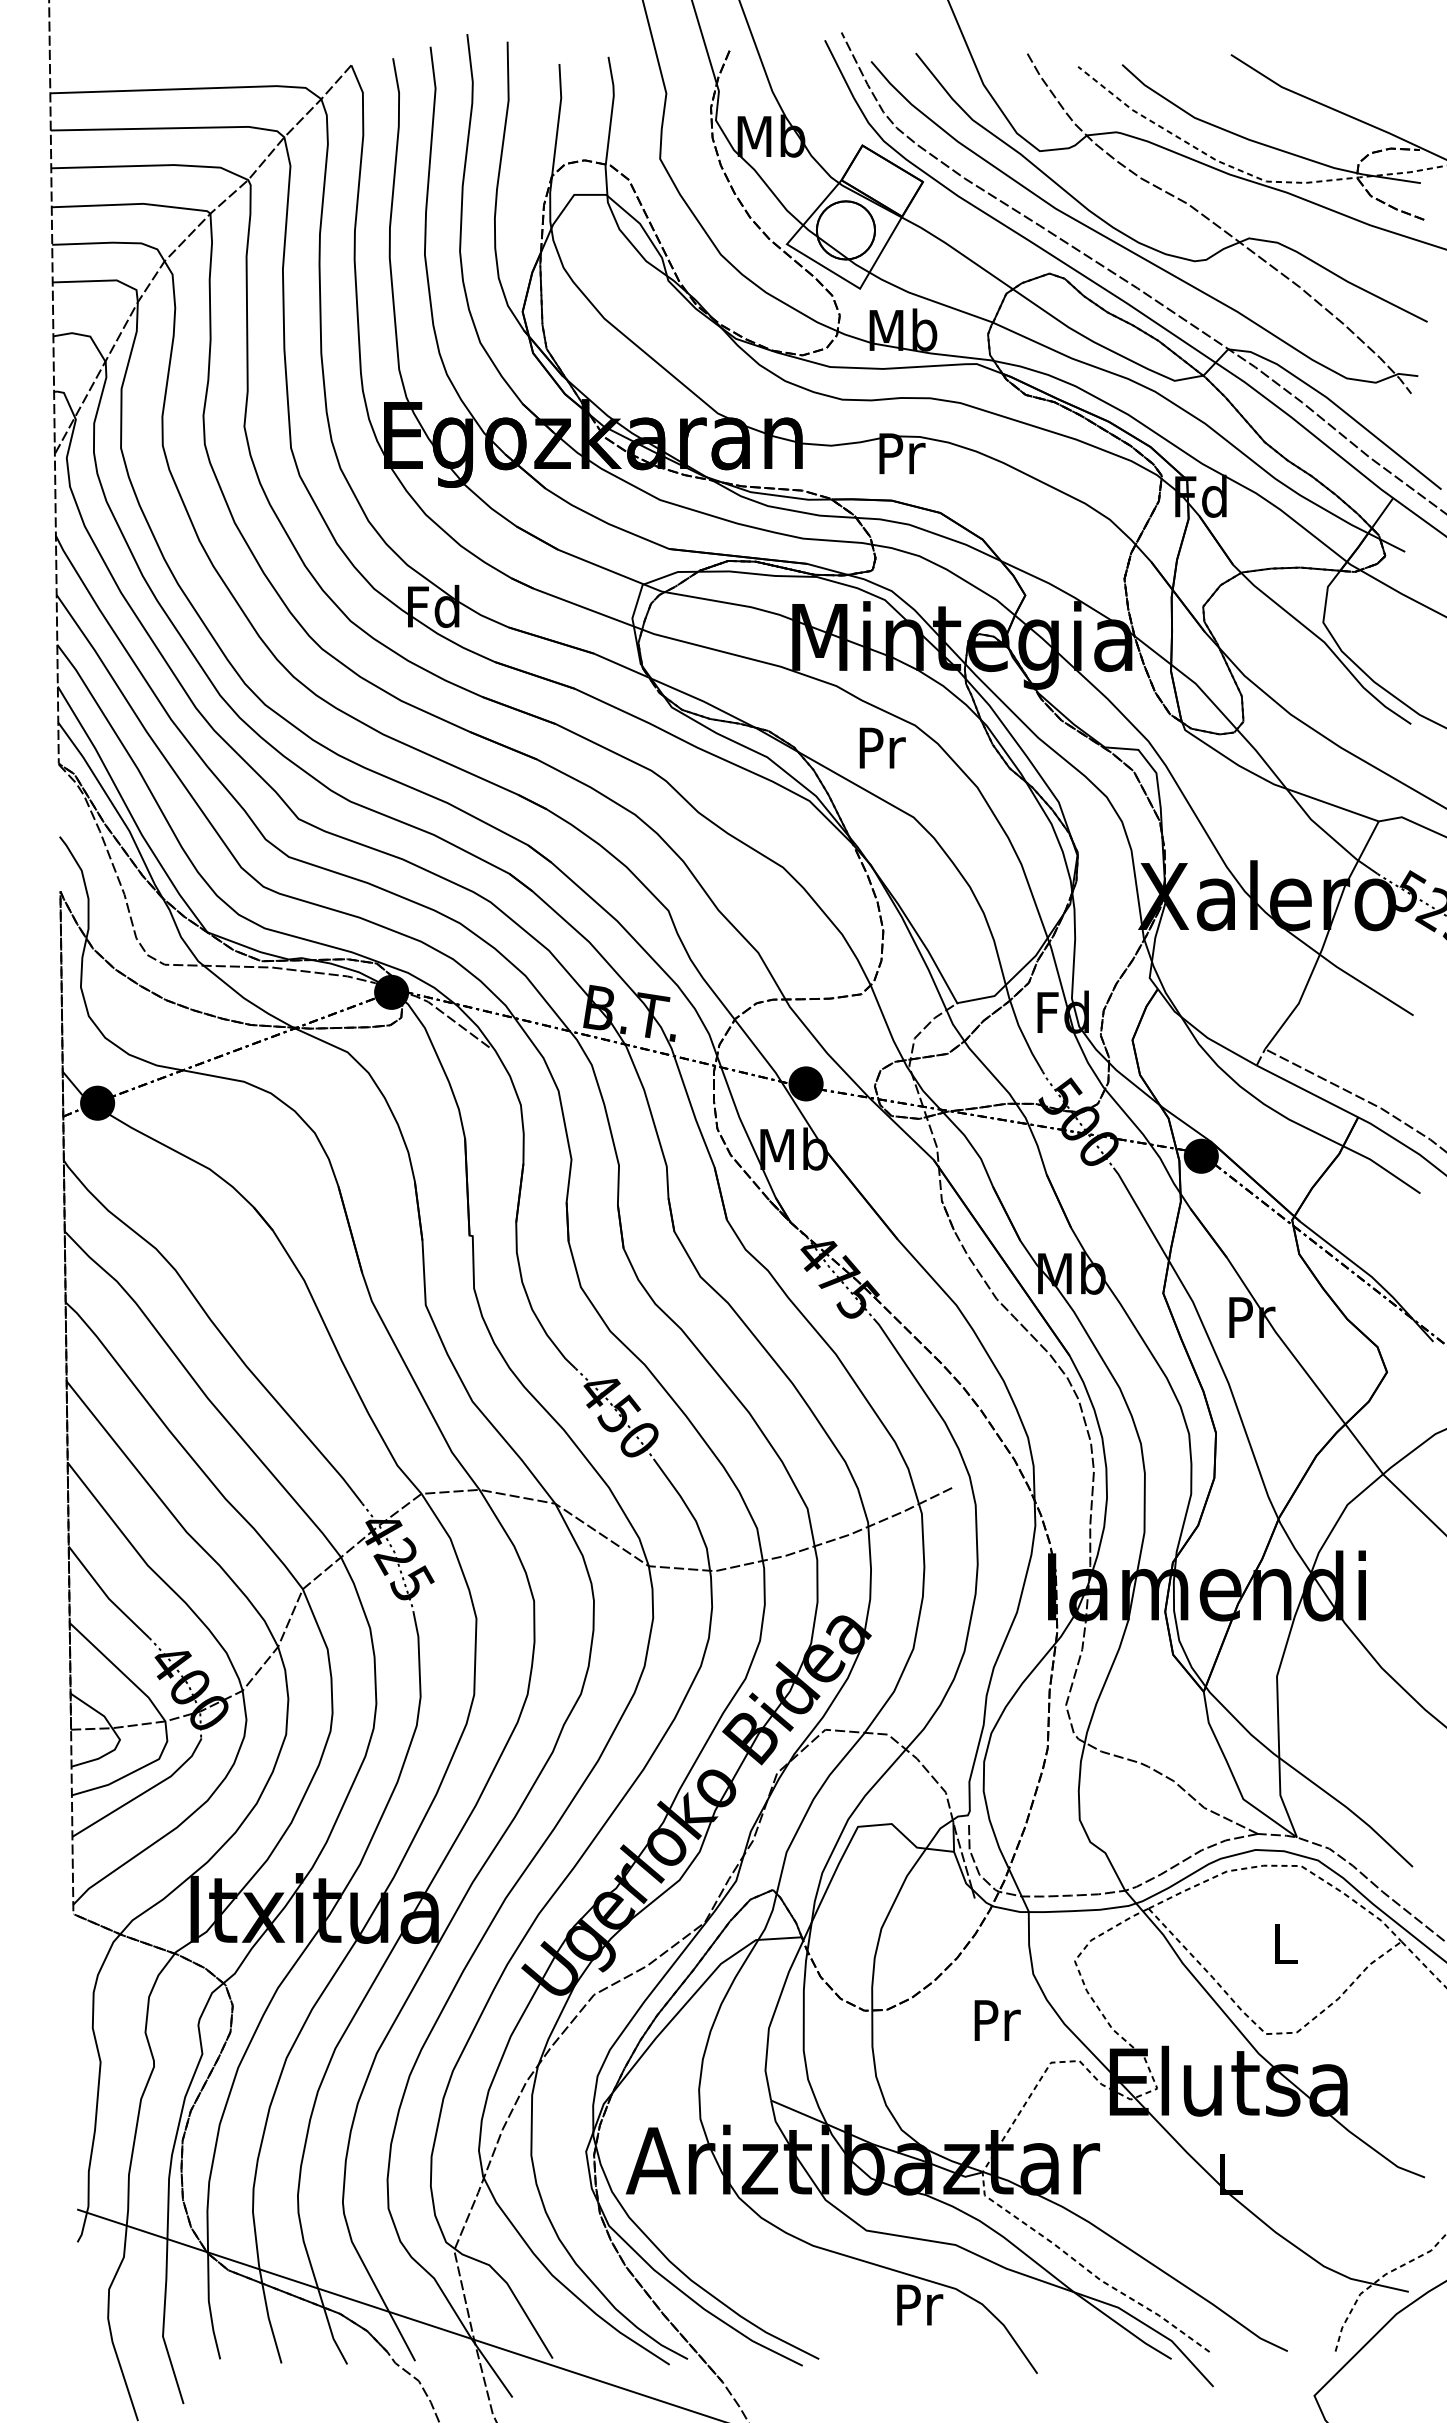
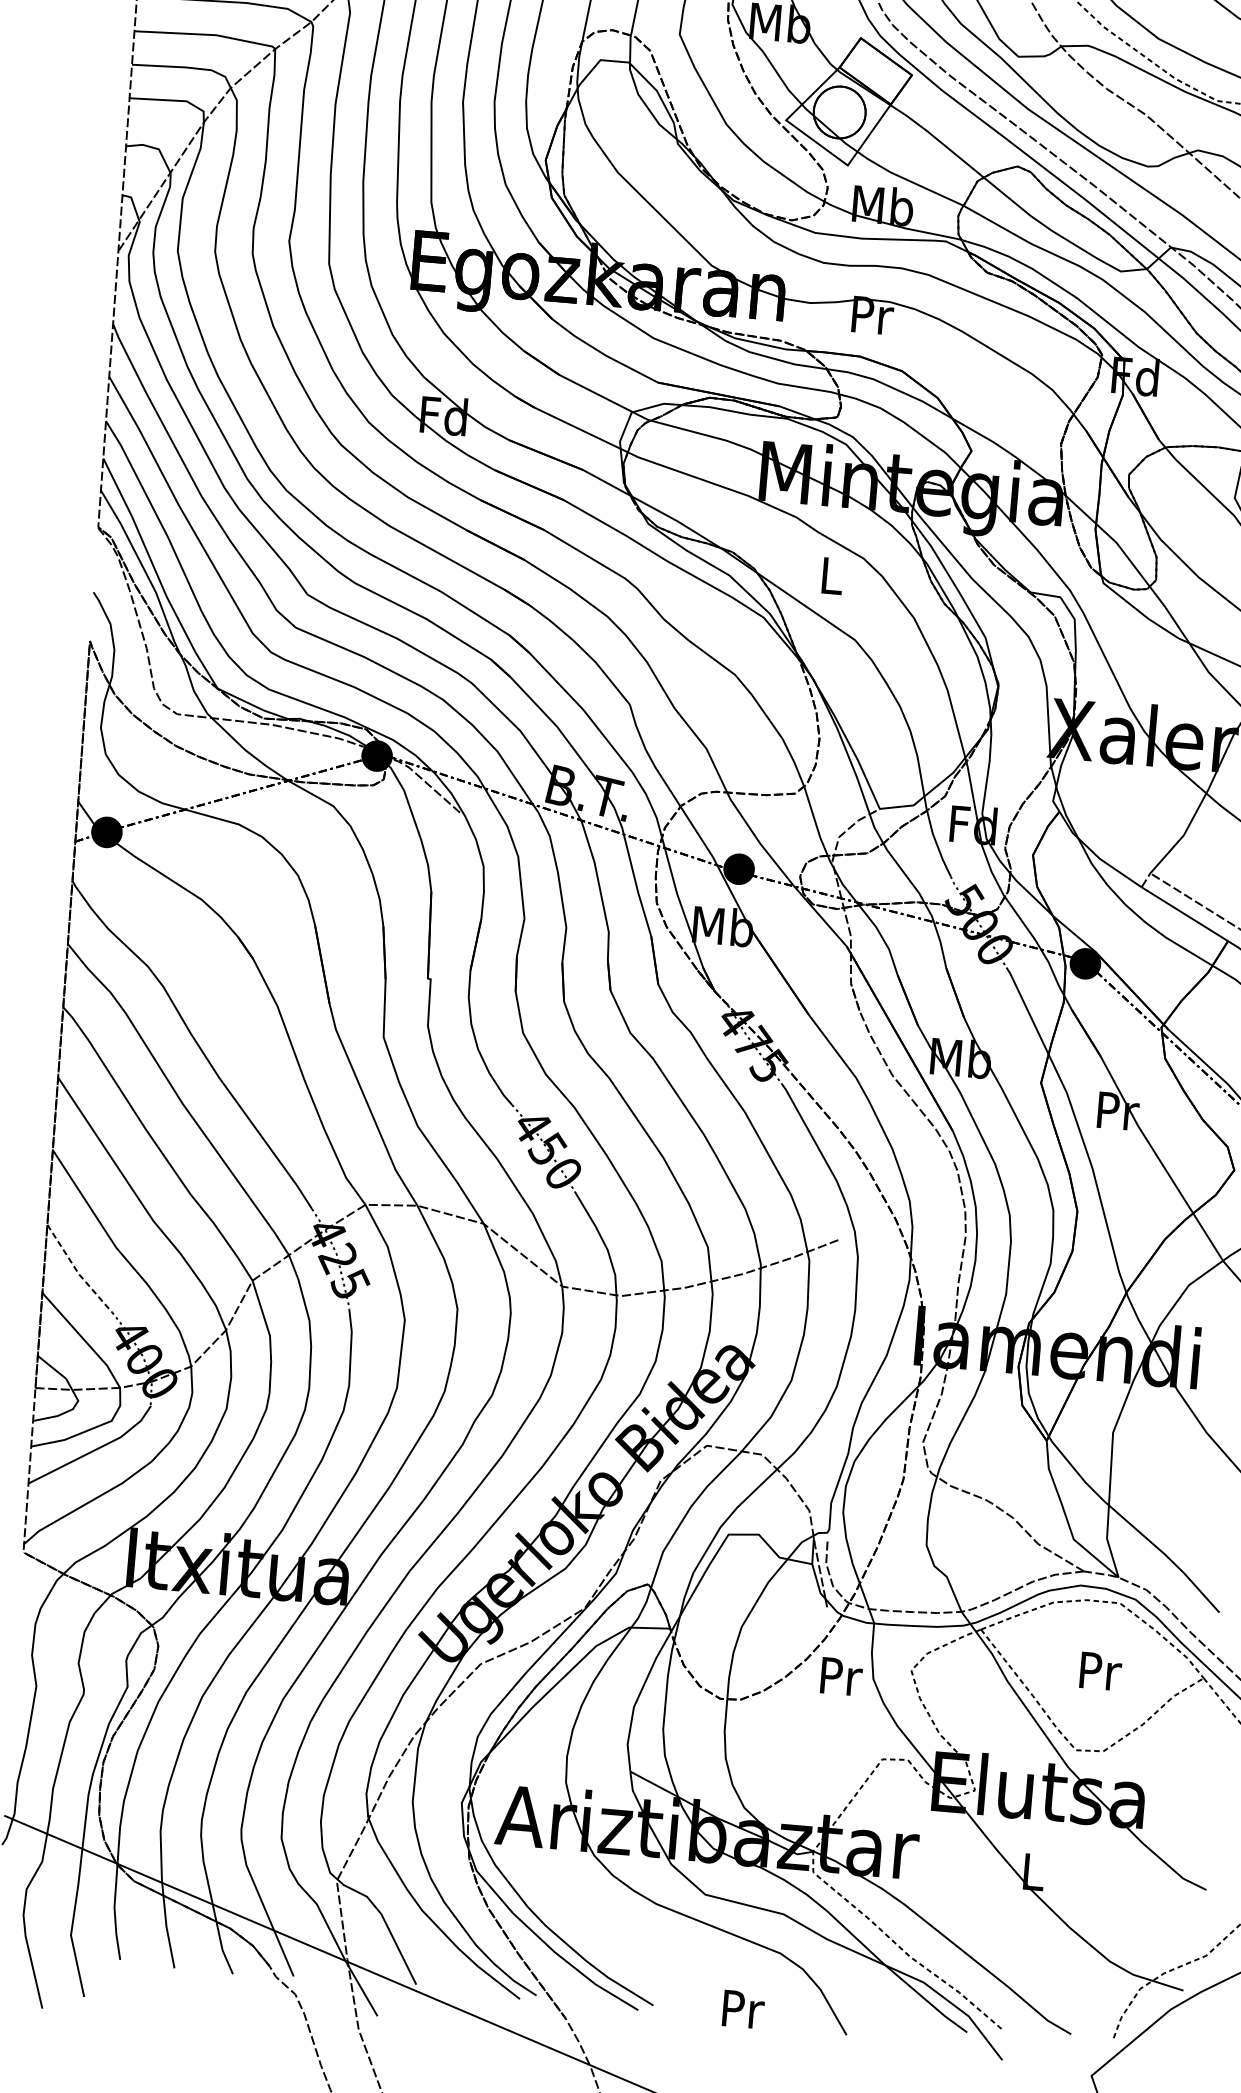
text: (882, 747) -> (832, 575), Pr -> L
line: (106, 1595) -> (77, 1271), solid -> dashed
text: (1286, 1943) -> (1101, 1671), L -> Pr
text: (997, 2020) -> (841, 1676), moved
text: (920, 2304) -> (743, 2009), moved

